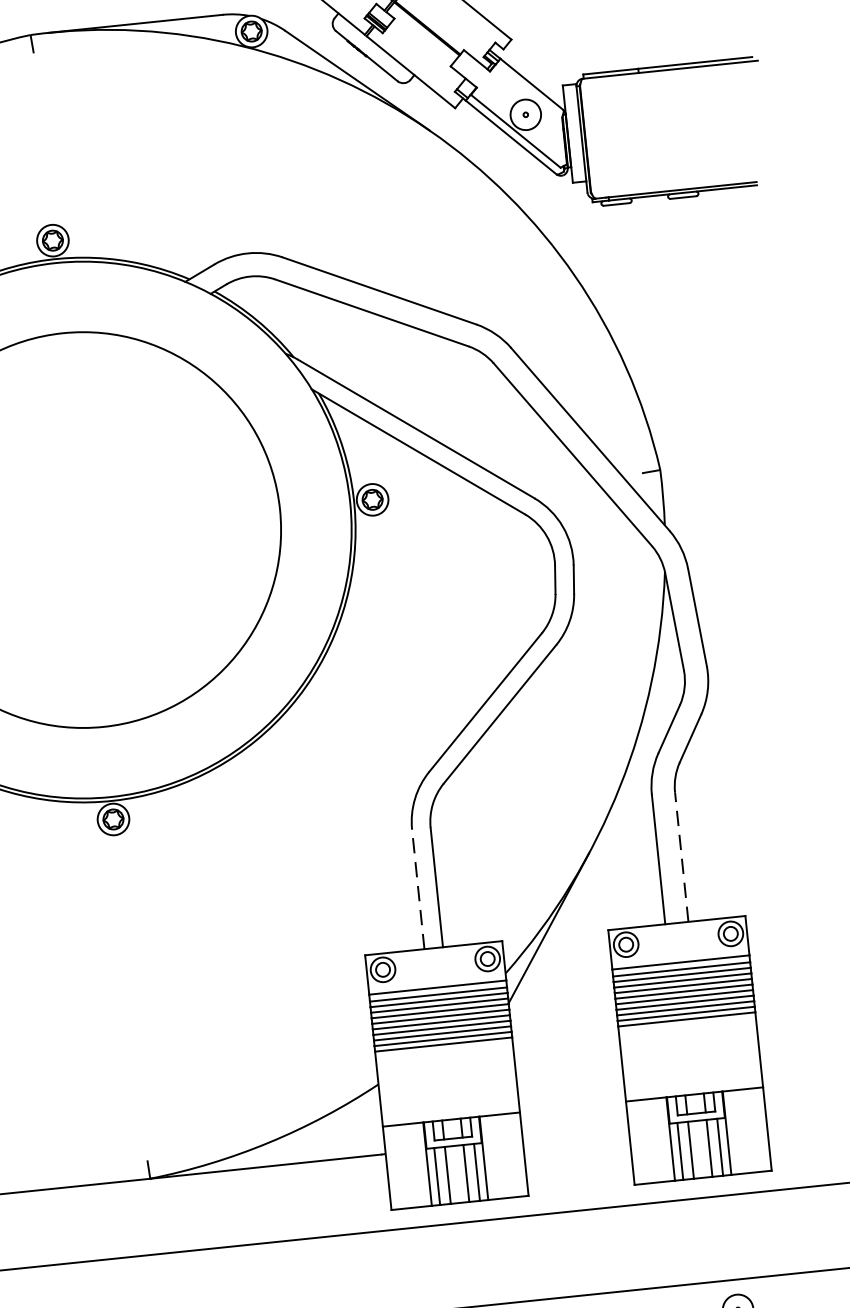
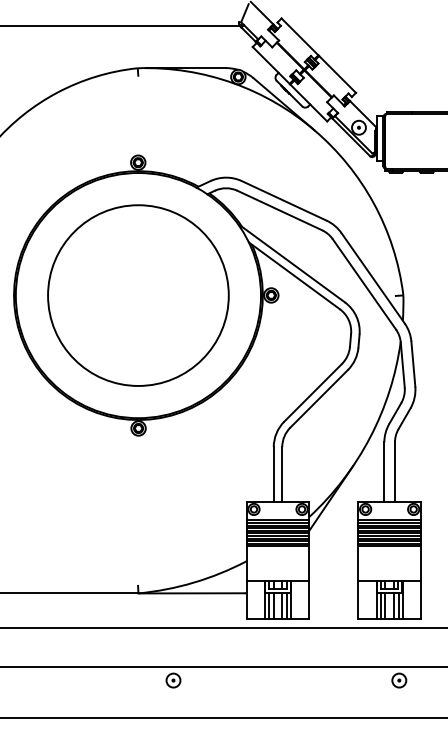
line: (680, 857) -> (394, 472), dashed -> solid
line: (417, 889) -> (273, 474), dashed -> solid

